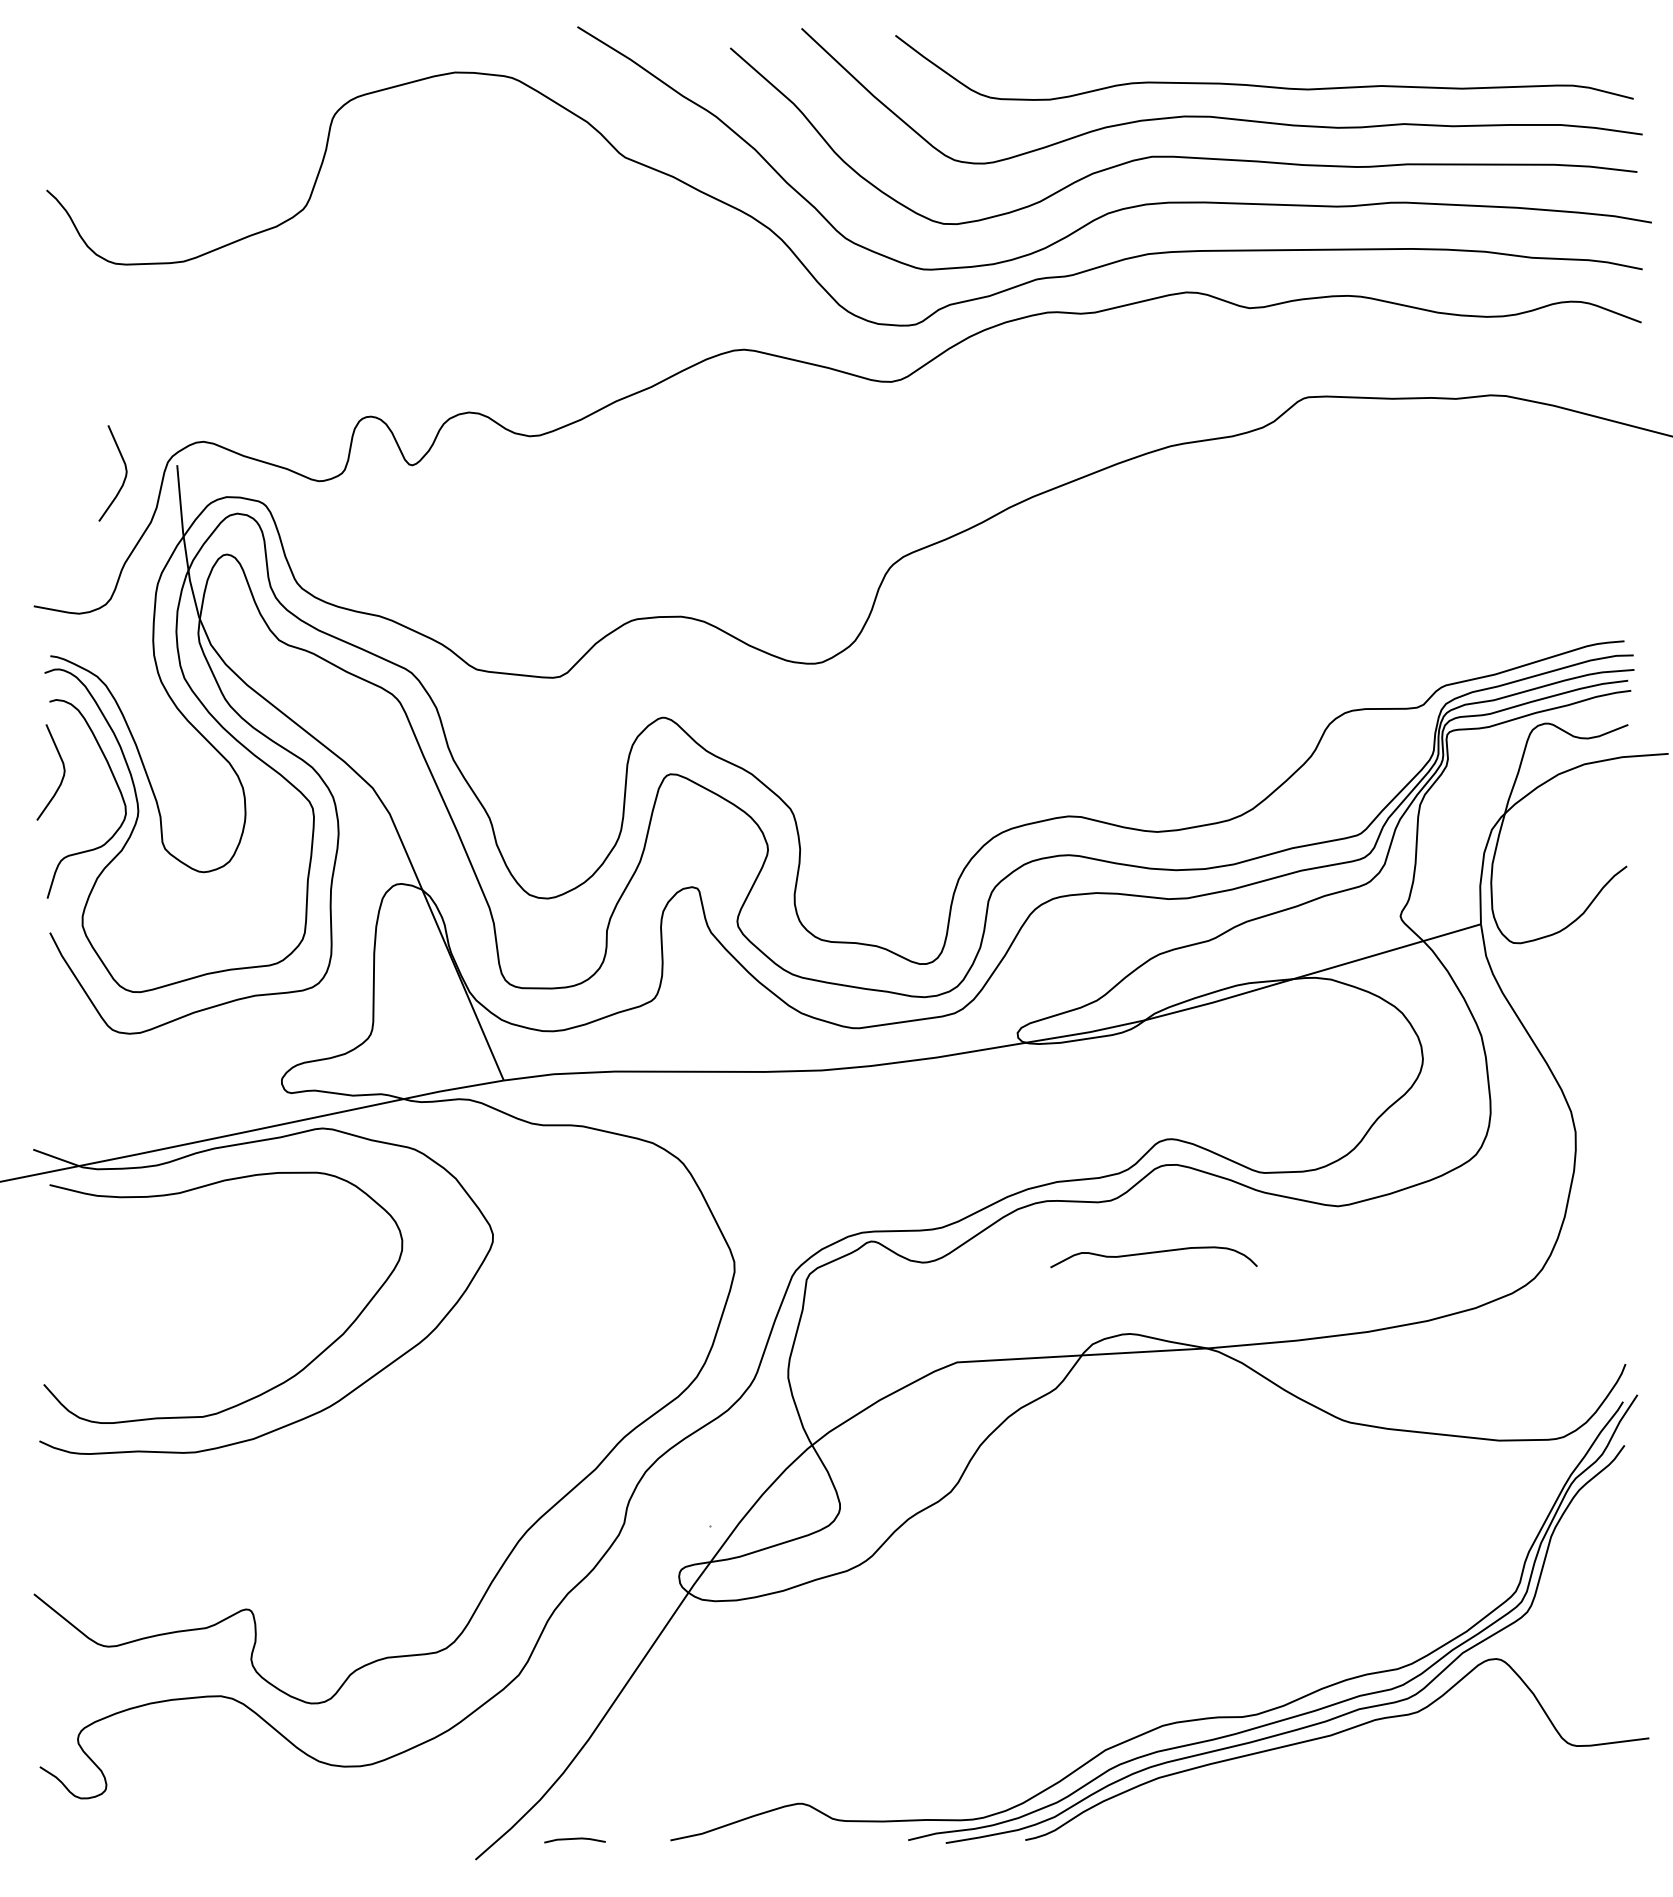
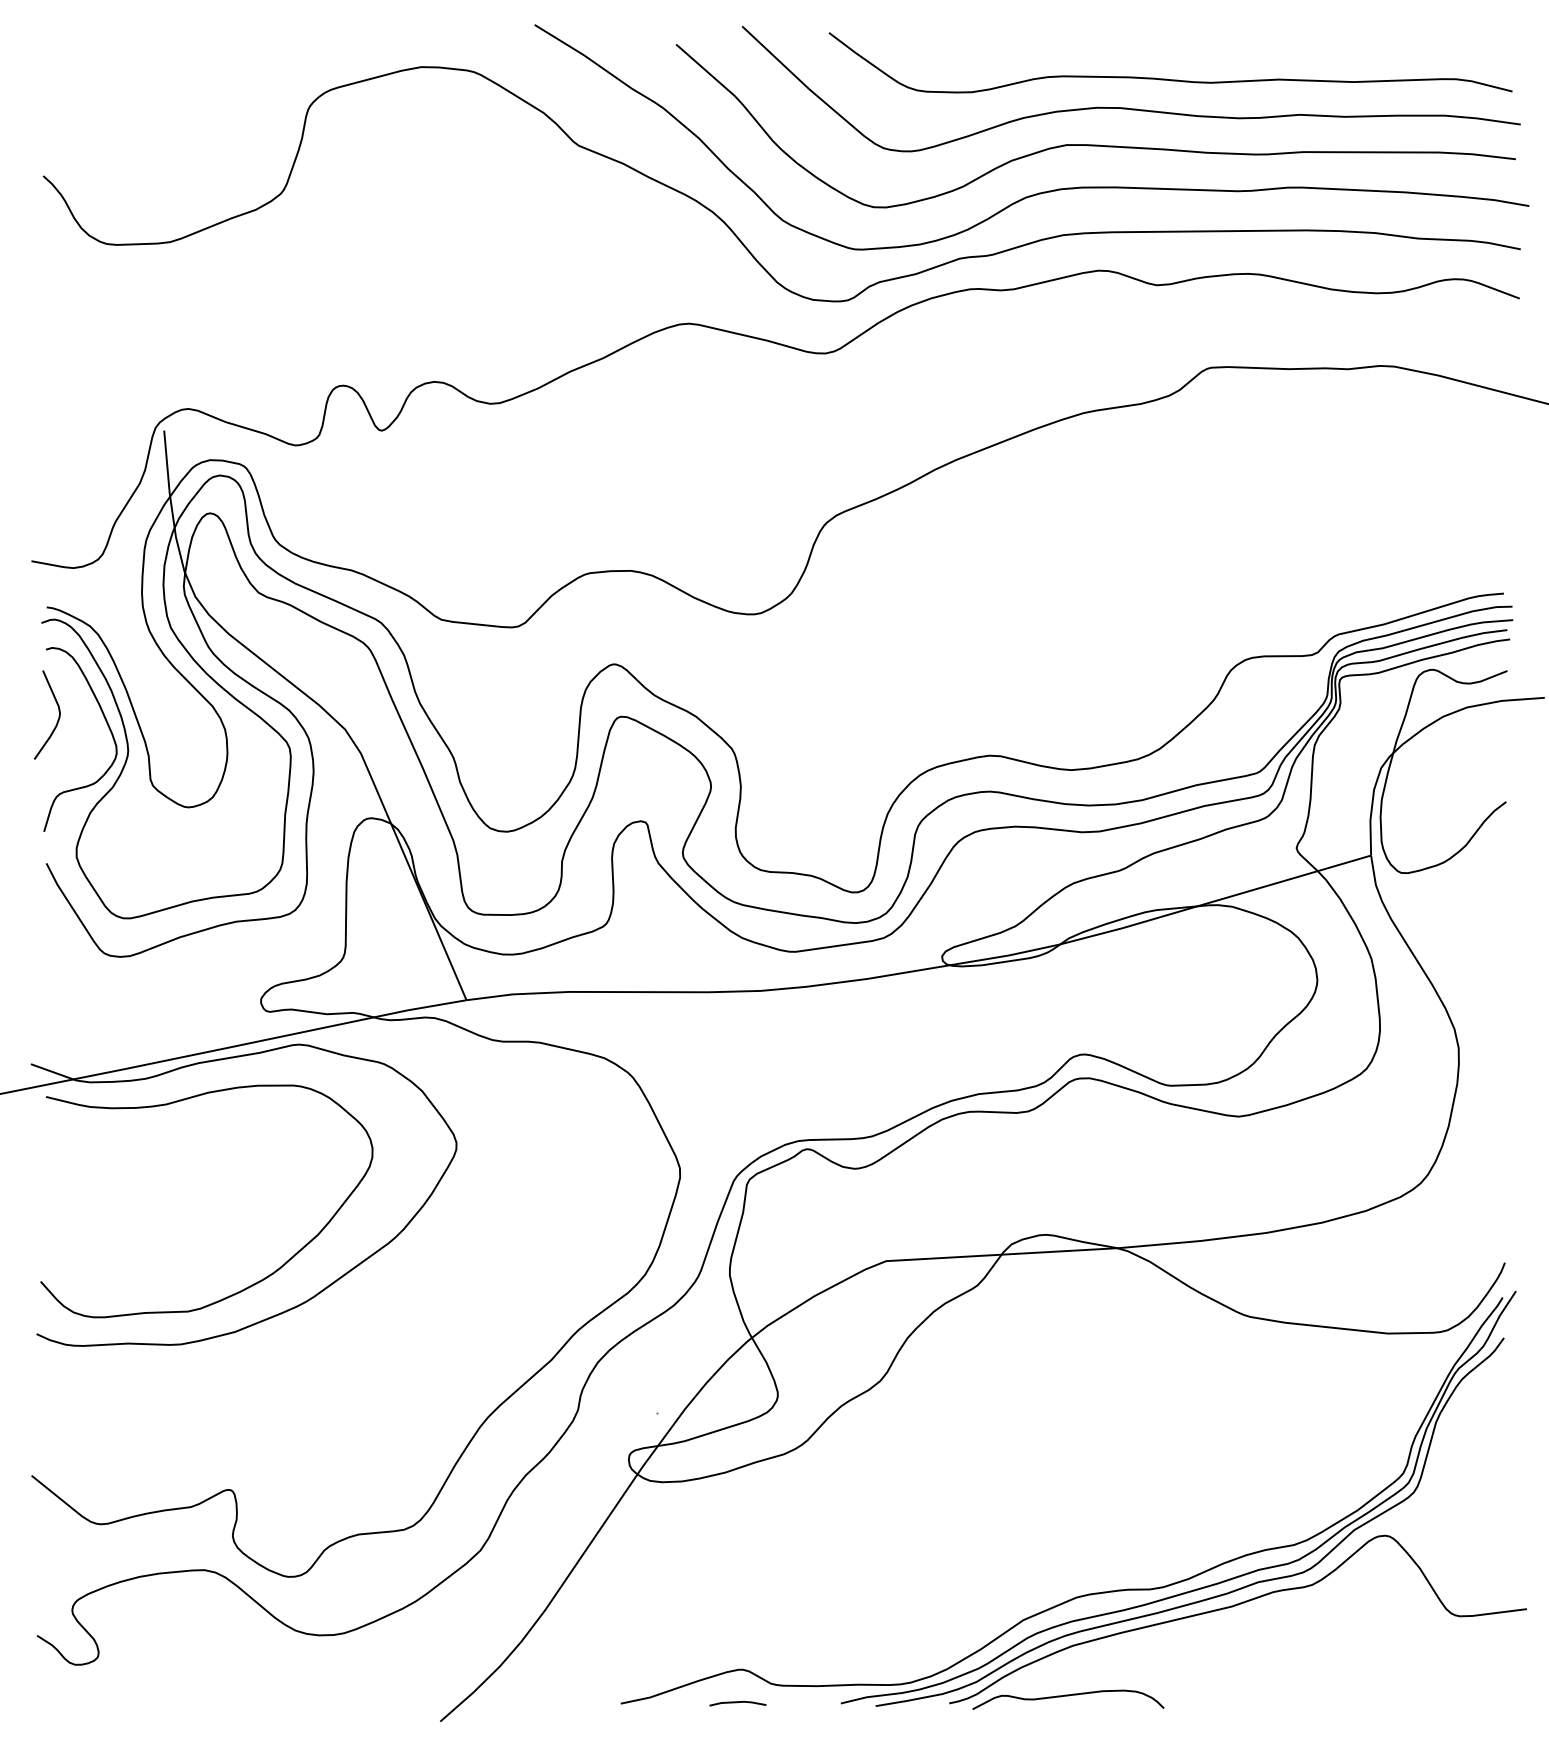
curve: (124, 477) -> (115, 441), removed
curve: (1153, 1253) -> (1067, 1696), moved
line: (574, 1839) -> (737, 1702), moved

